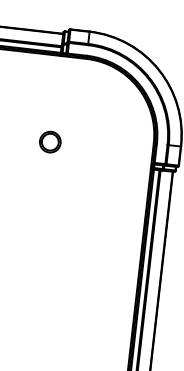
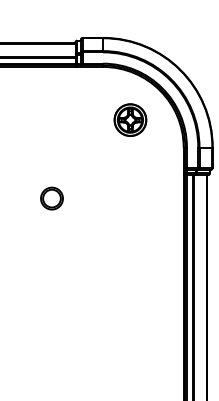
part: (106, 111) -> (130, 119), added
part: (49, 142) -> (51, 198), moved

